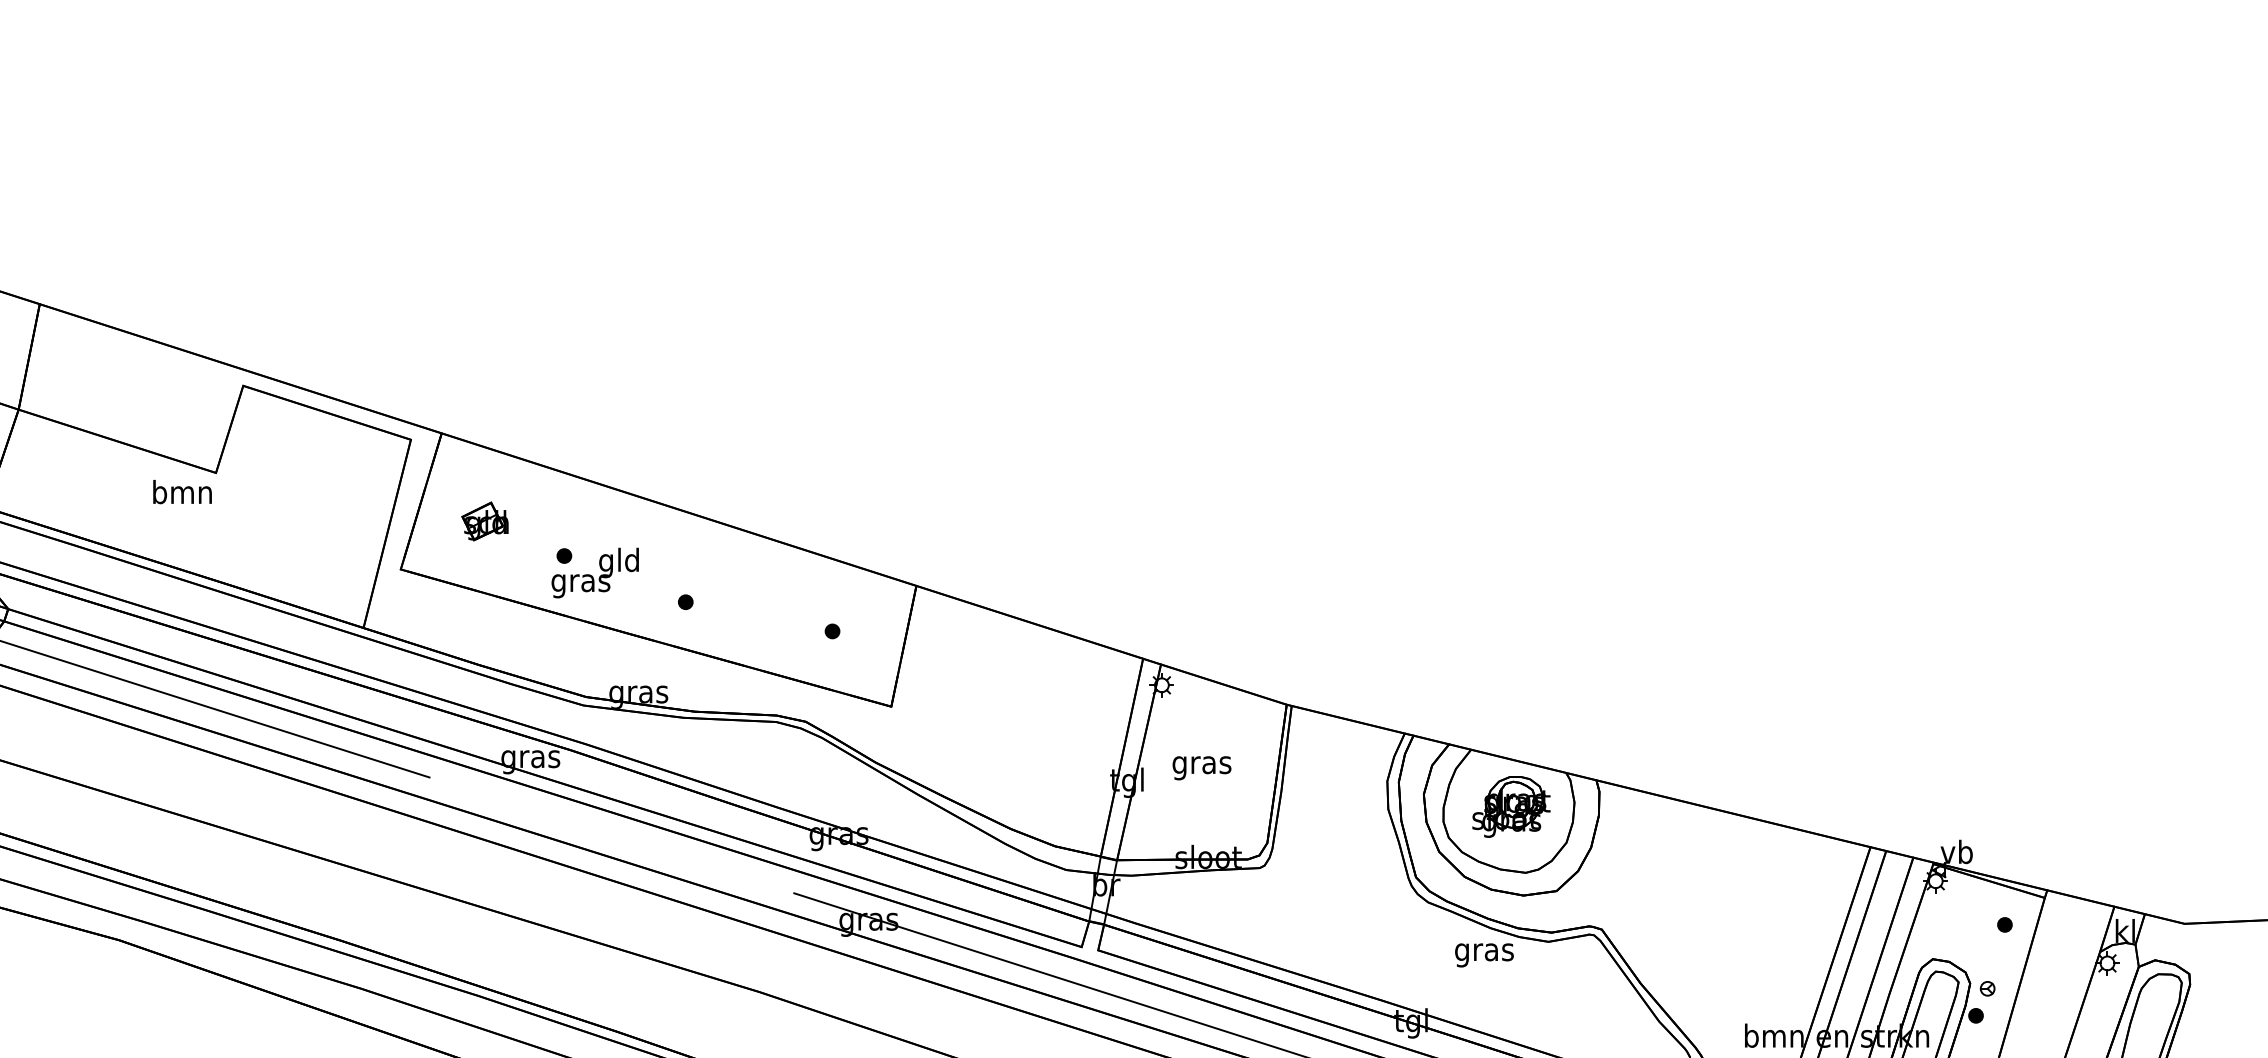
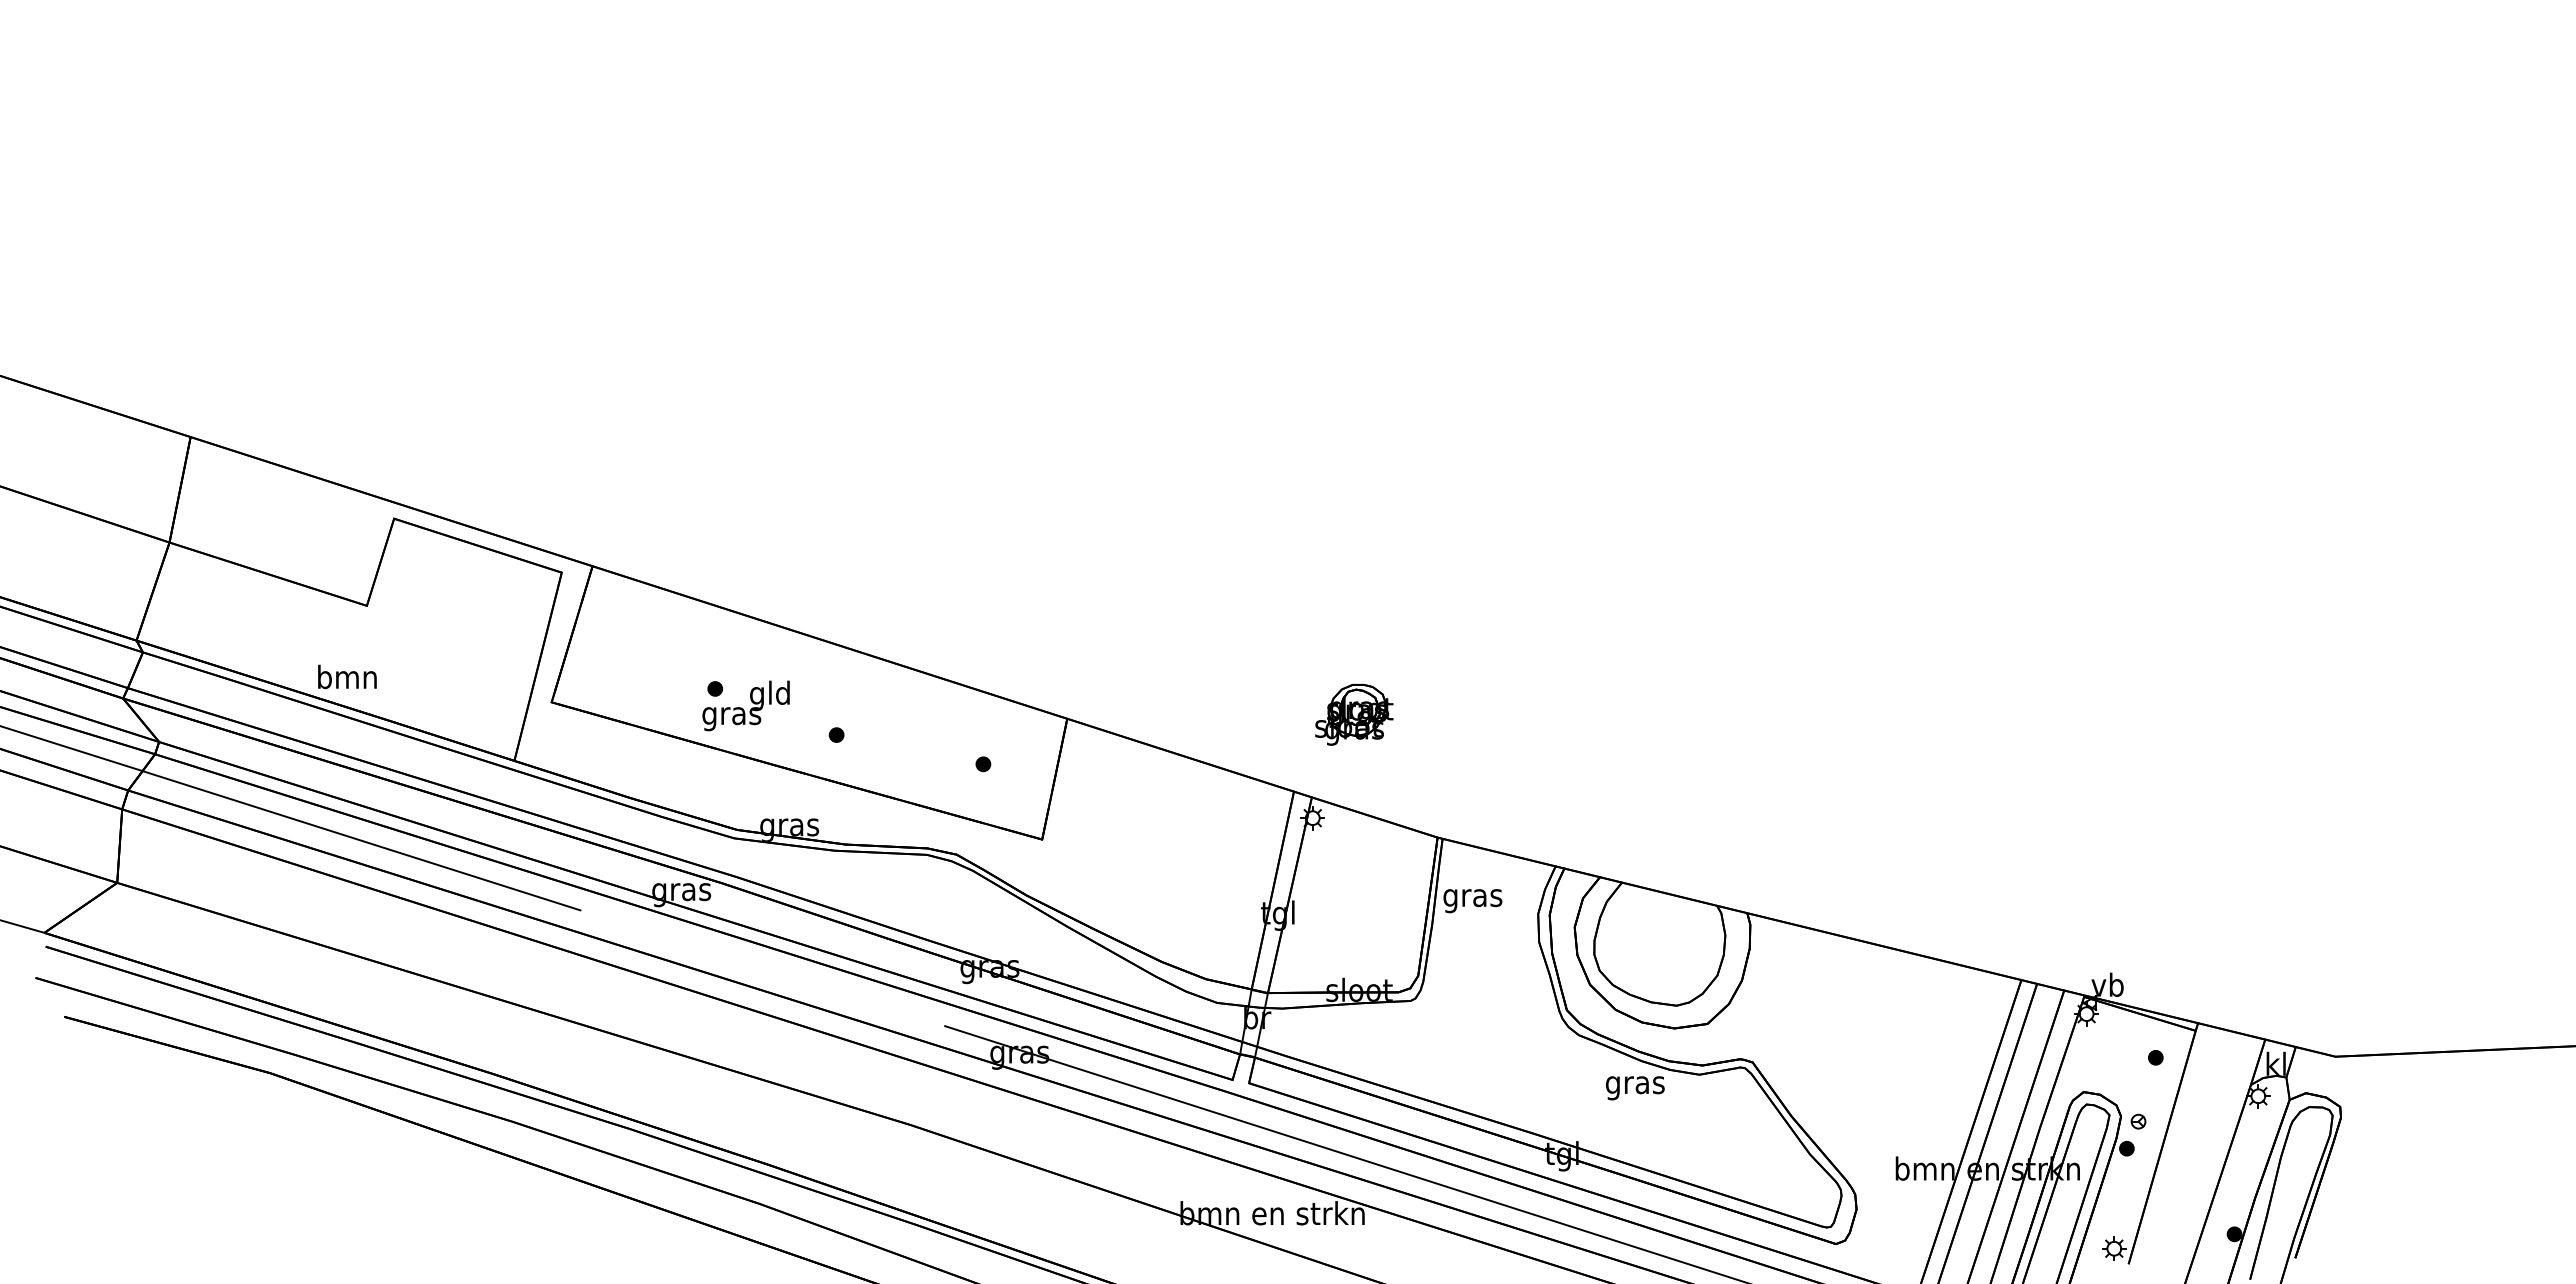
text: (182, 491) -> (347, 676), moved
part: (484, 521) -> (635, 654), removed
text: (1201, 768) -> (1472, 901), moved
part: (1511, 806) -> (1354, 714), moved

